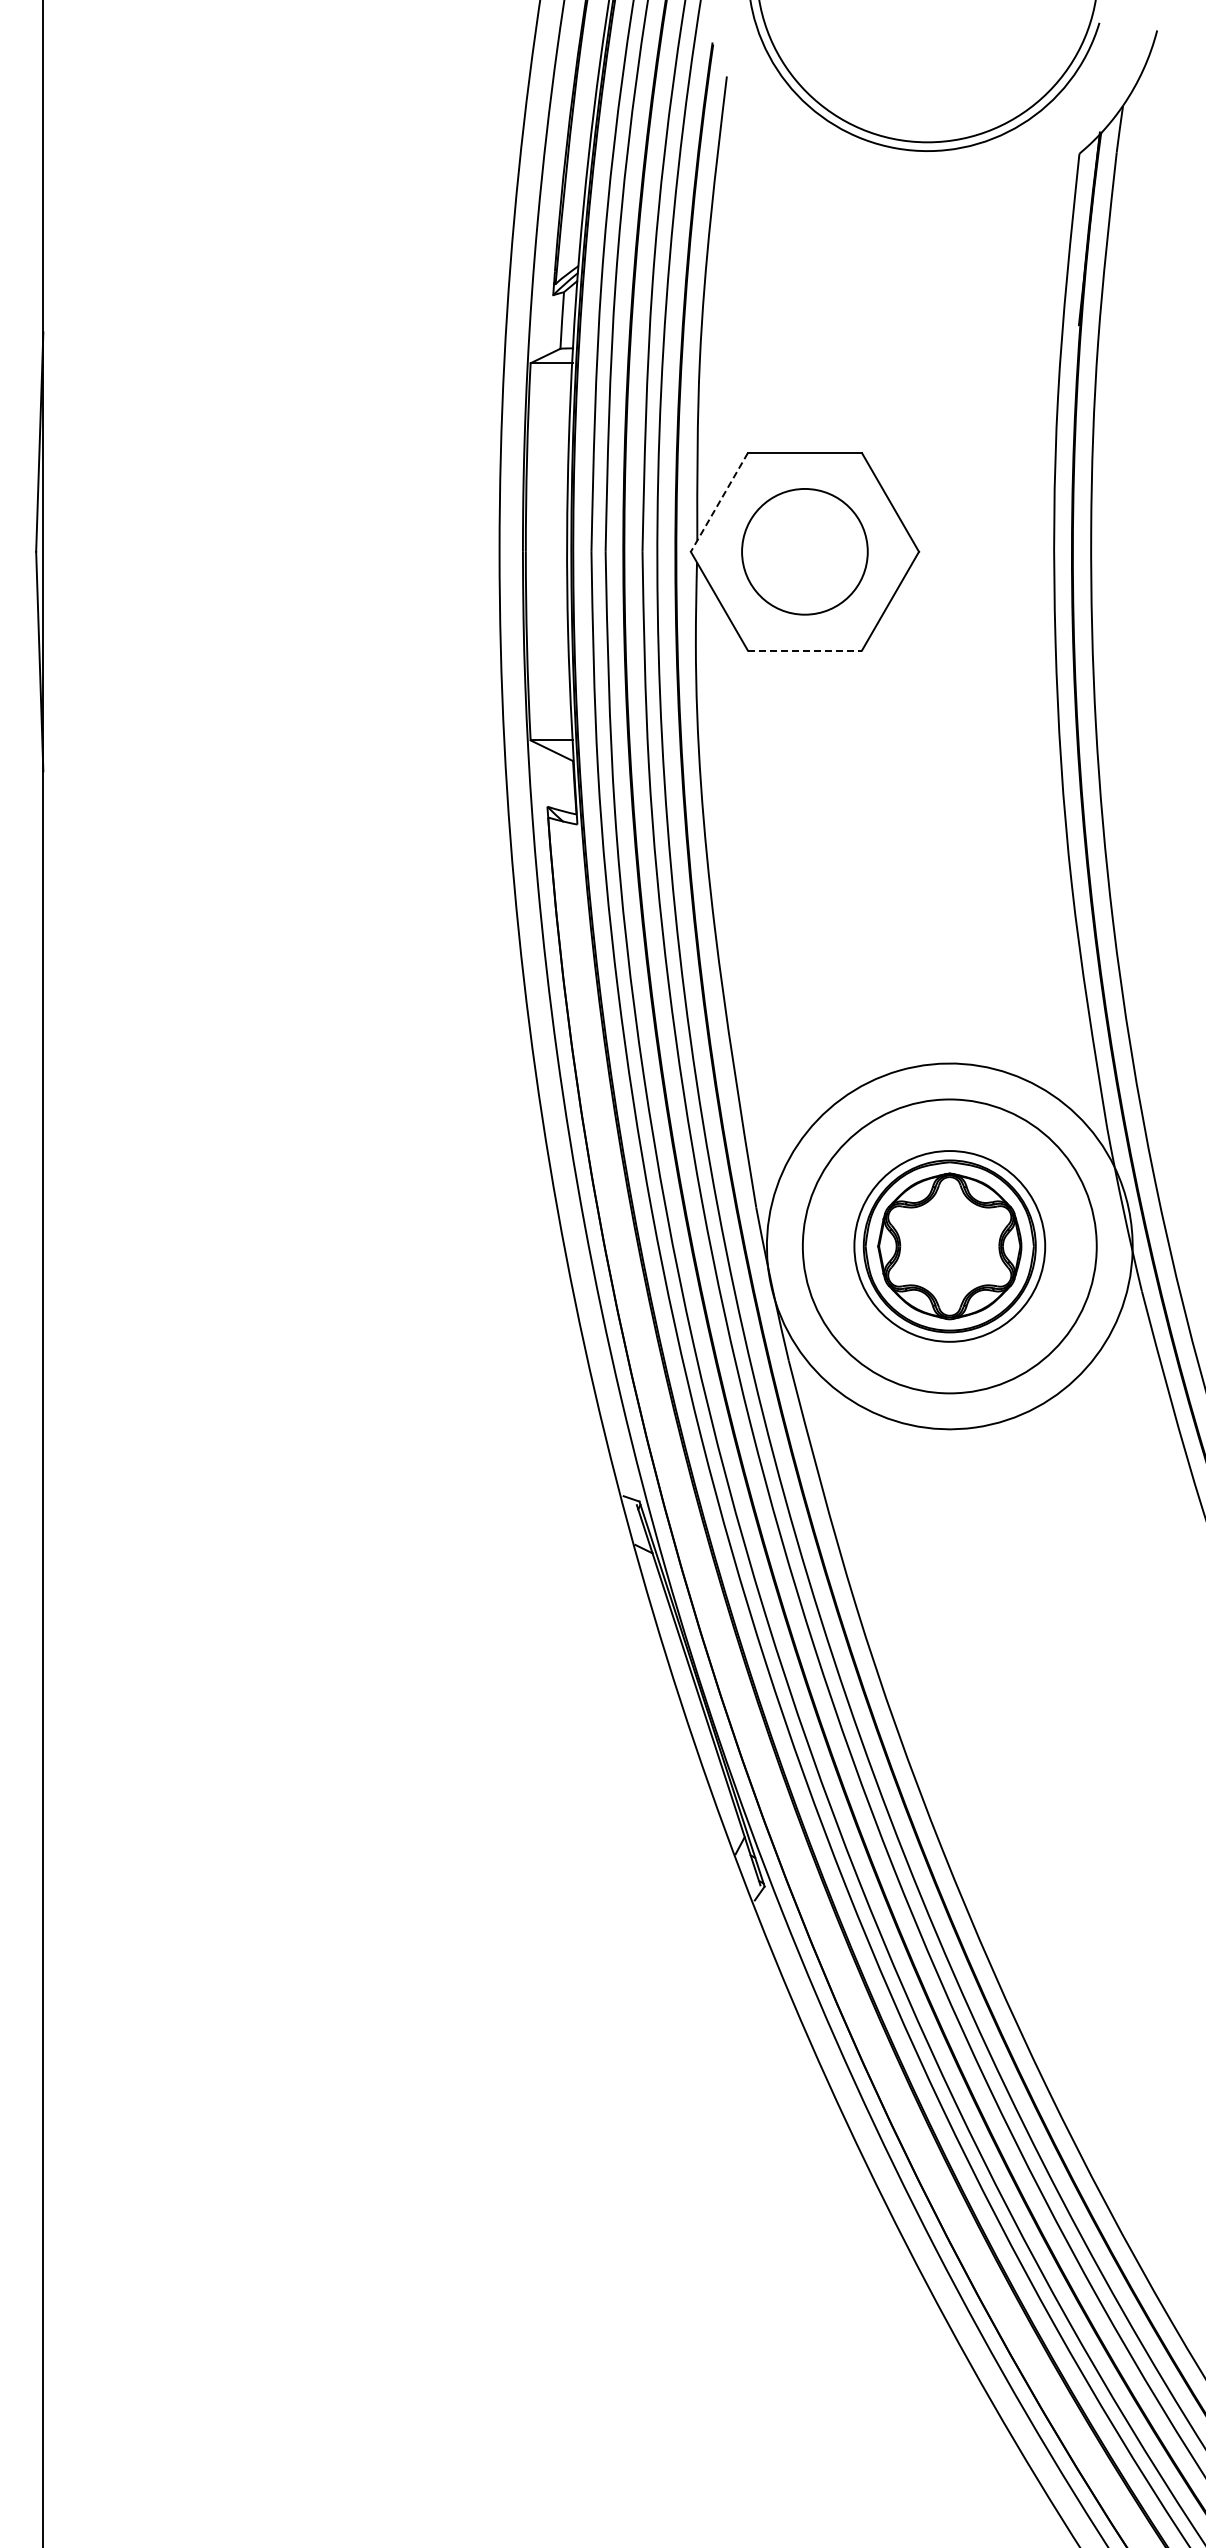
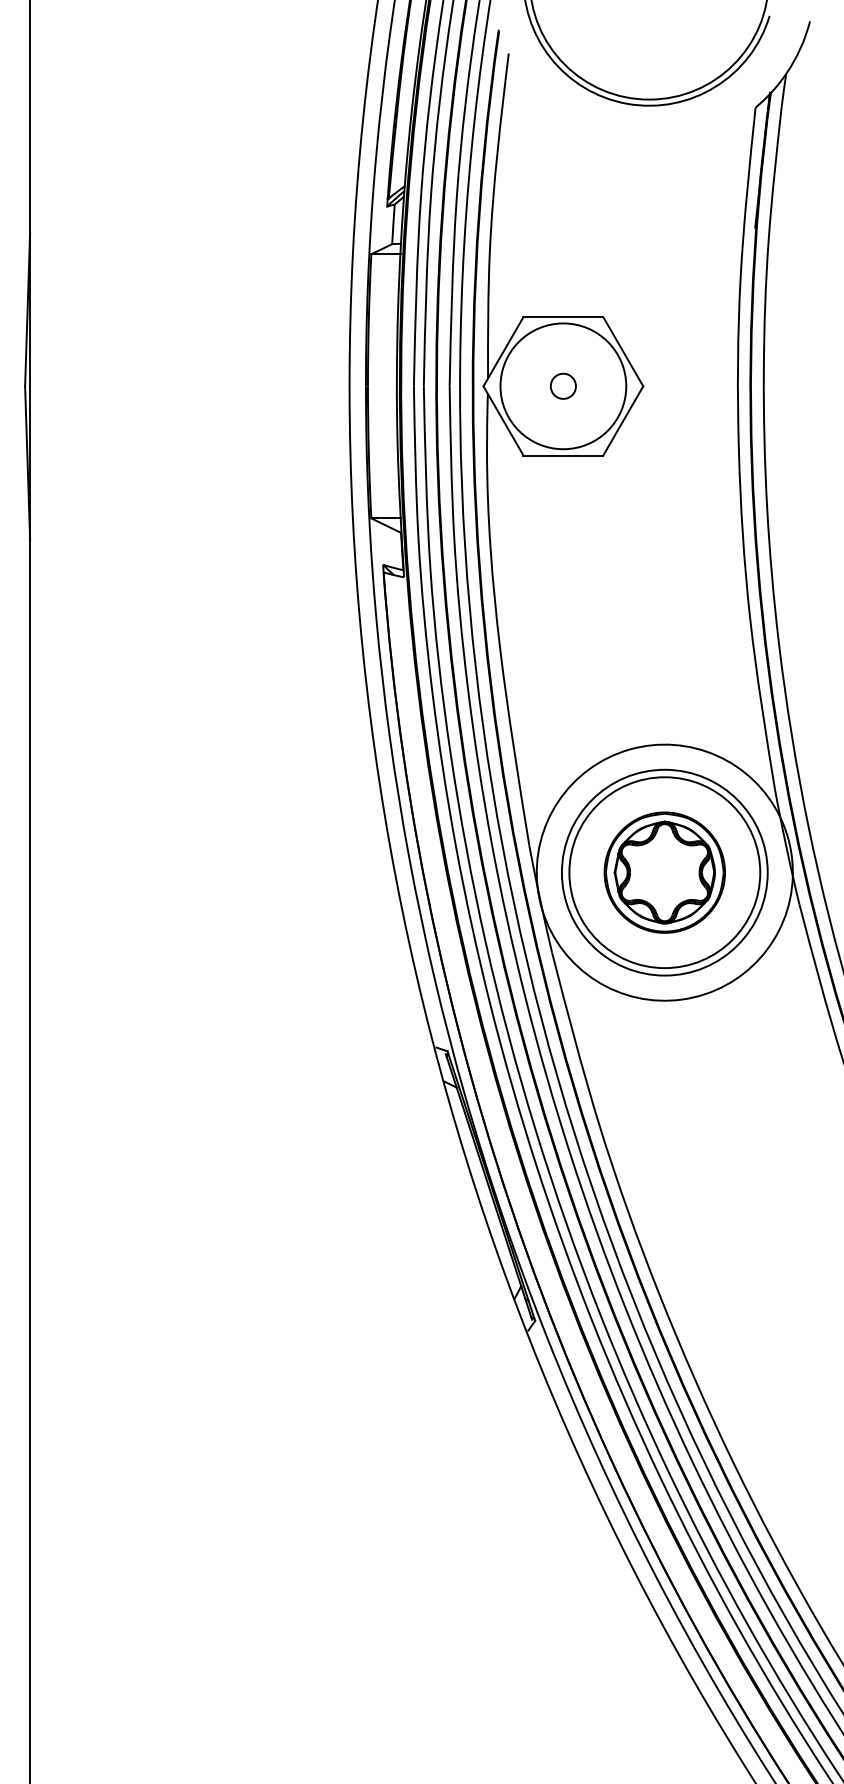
line: (719, 502) -> (503, 351), dashed -> solid
circle: (804, 551) -> (563, 386), added
circle: (804, 551) -> (563, 386), size x1.43
line: (805, 650) -> (563, 455), dashed -> solid
circle: (949, 1246) -> (664, 872), size x1.43

